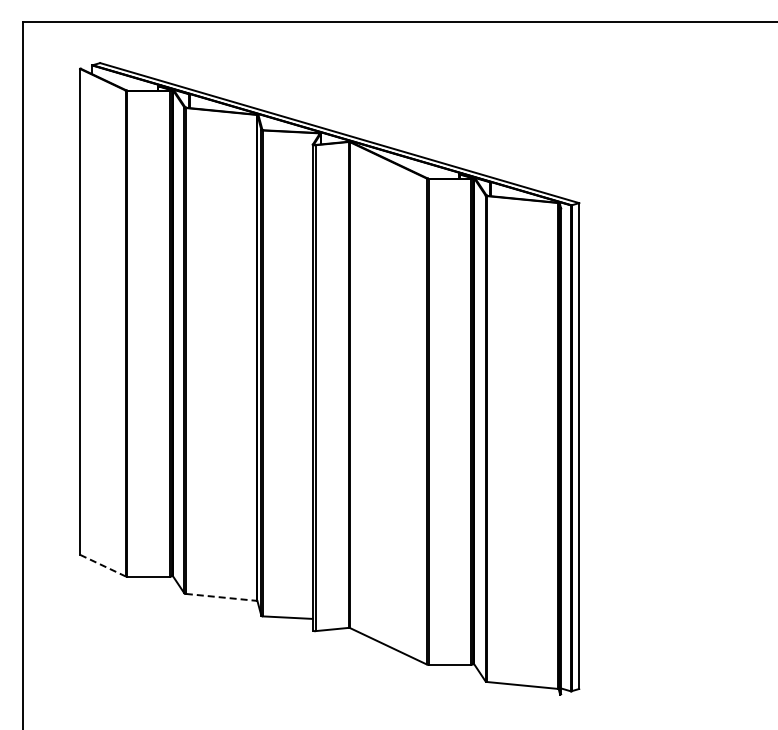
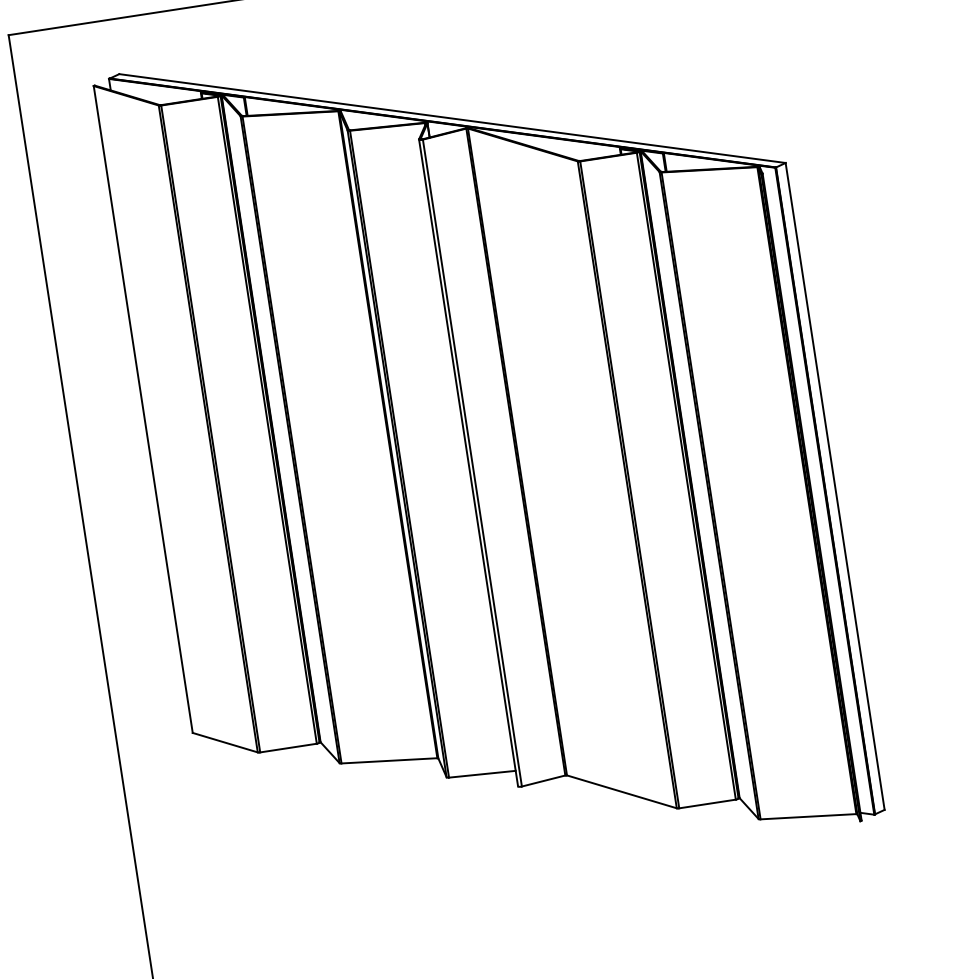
line: (103, 565) -> (226, 742), dashed -> solid
line: (221, 597) -> (389, 760), dashed -> solid

